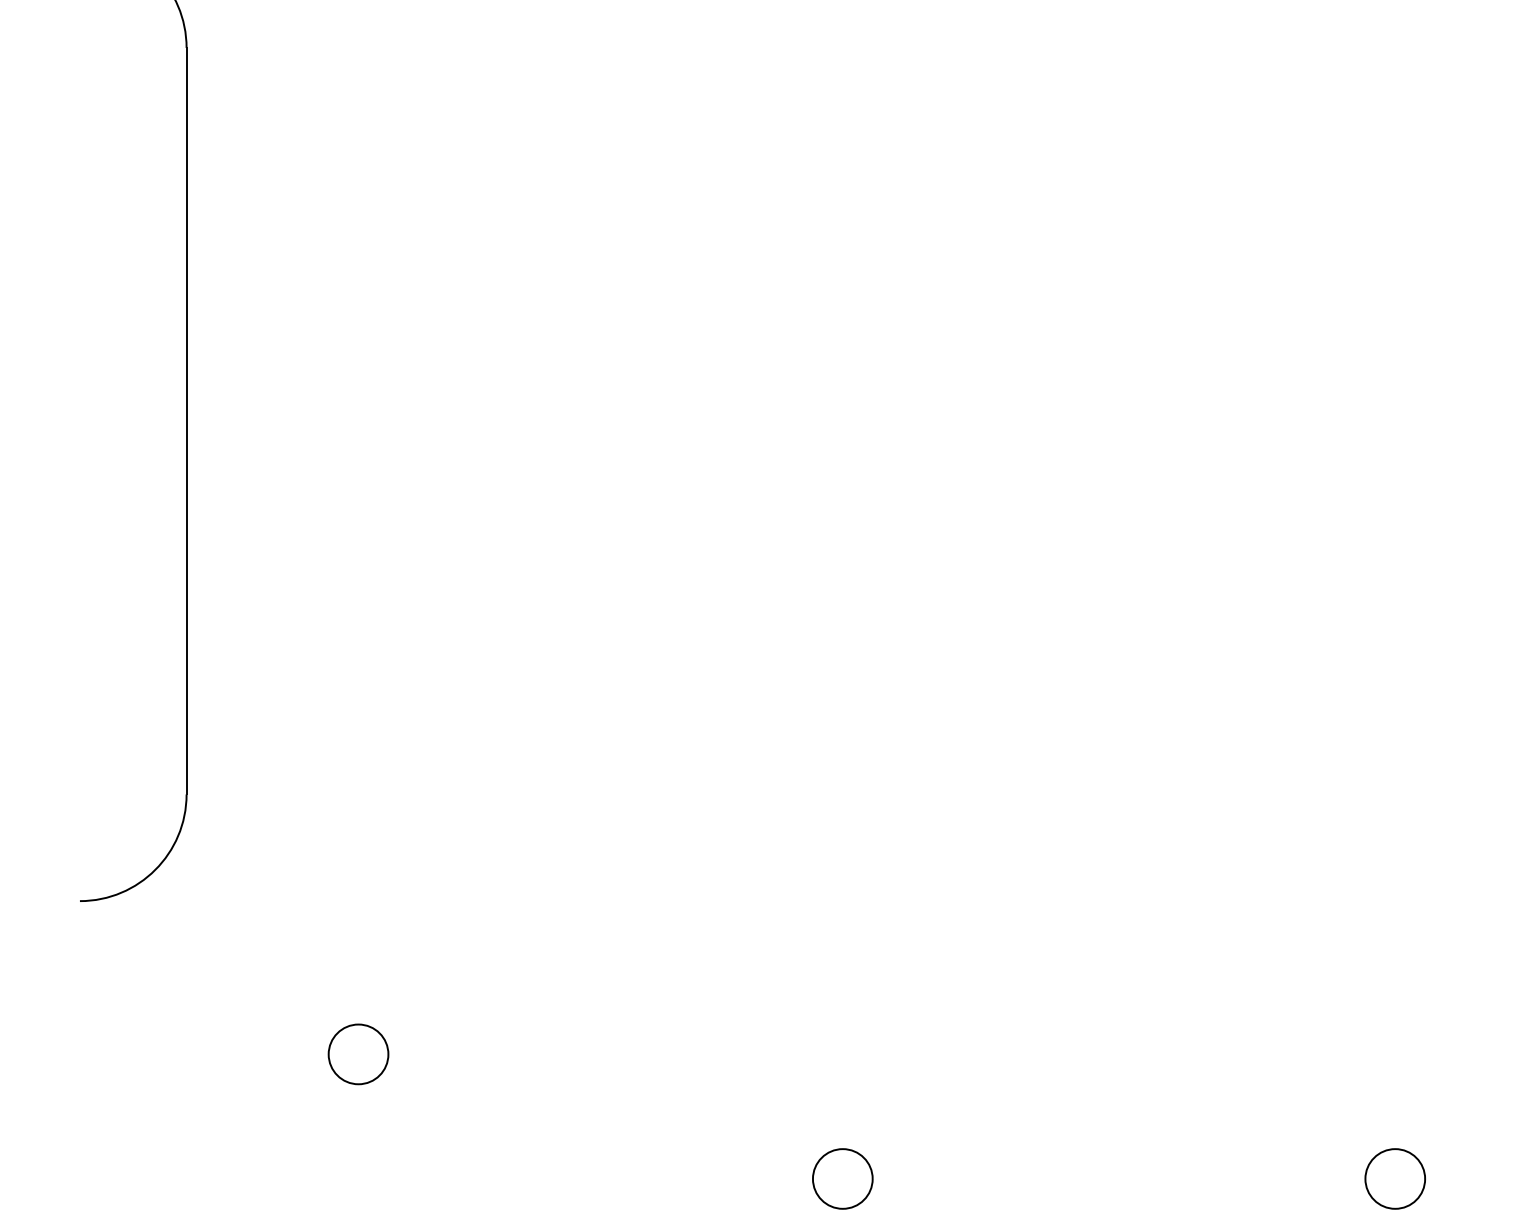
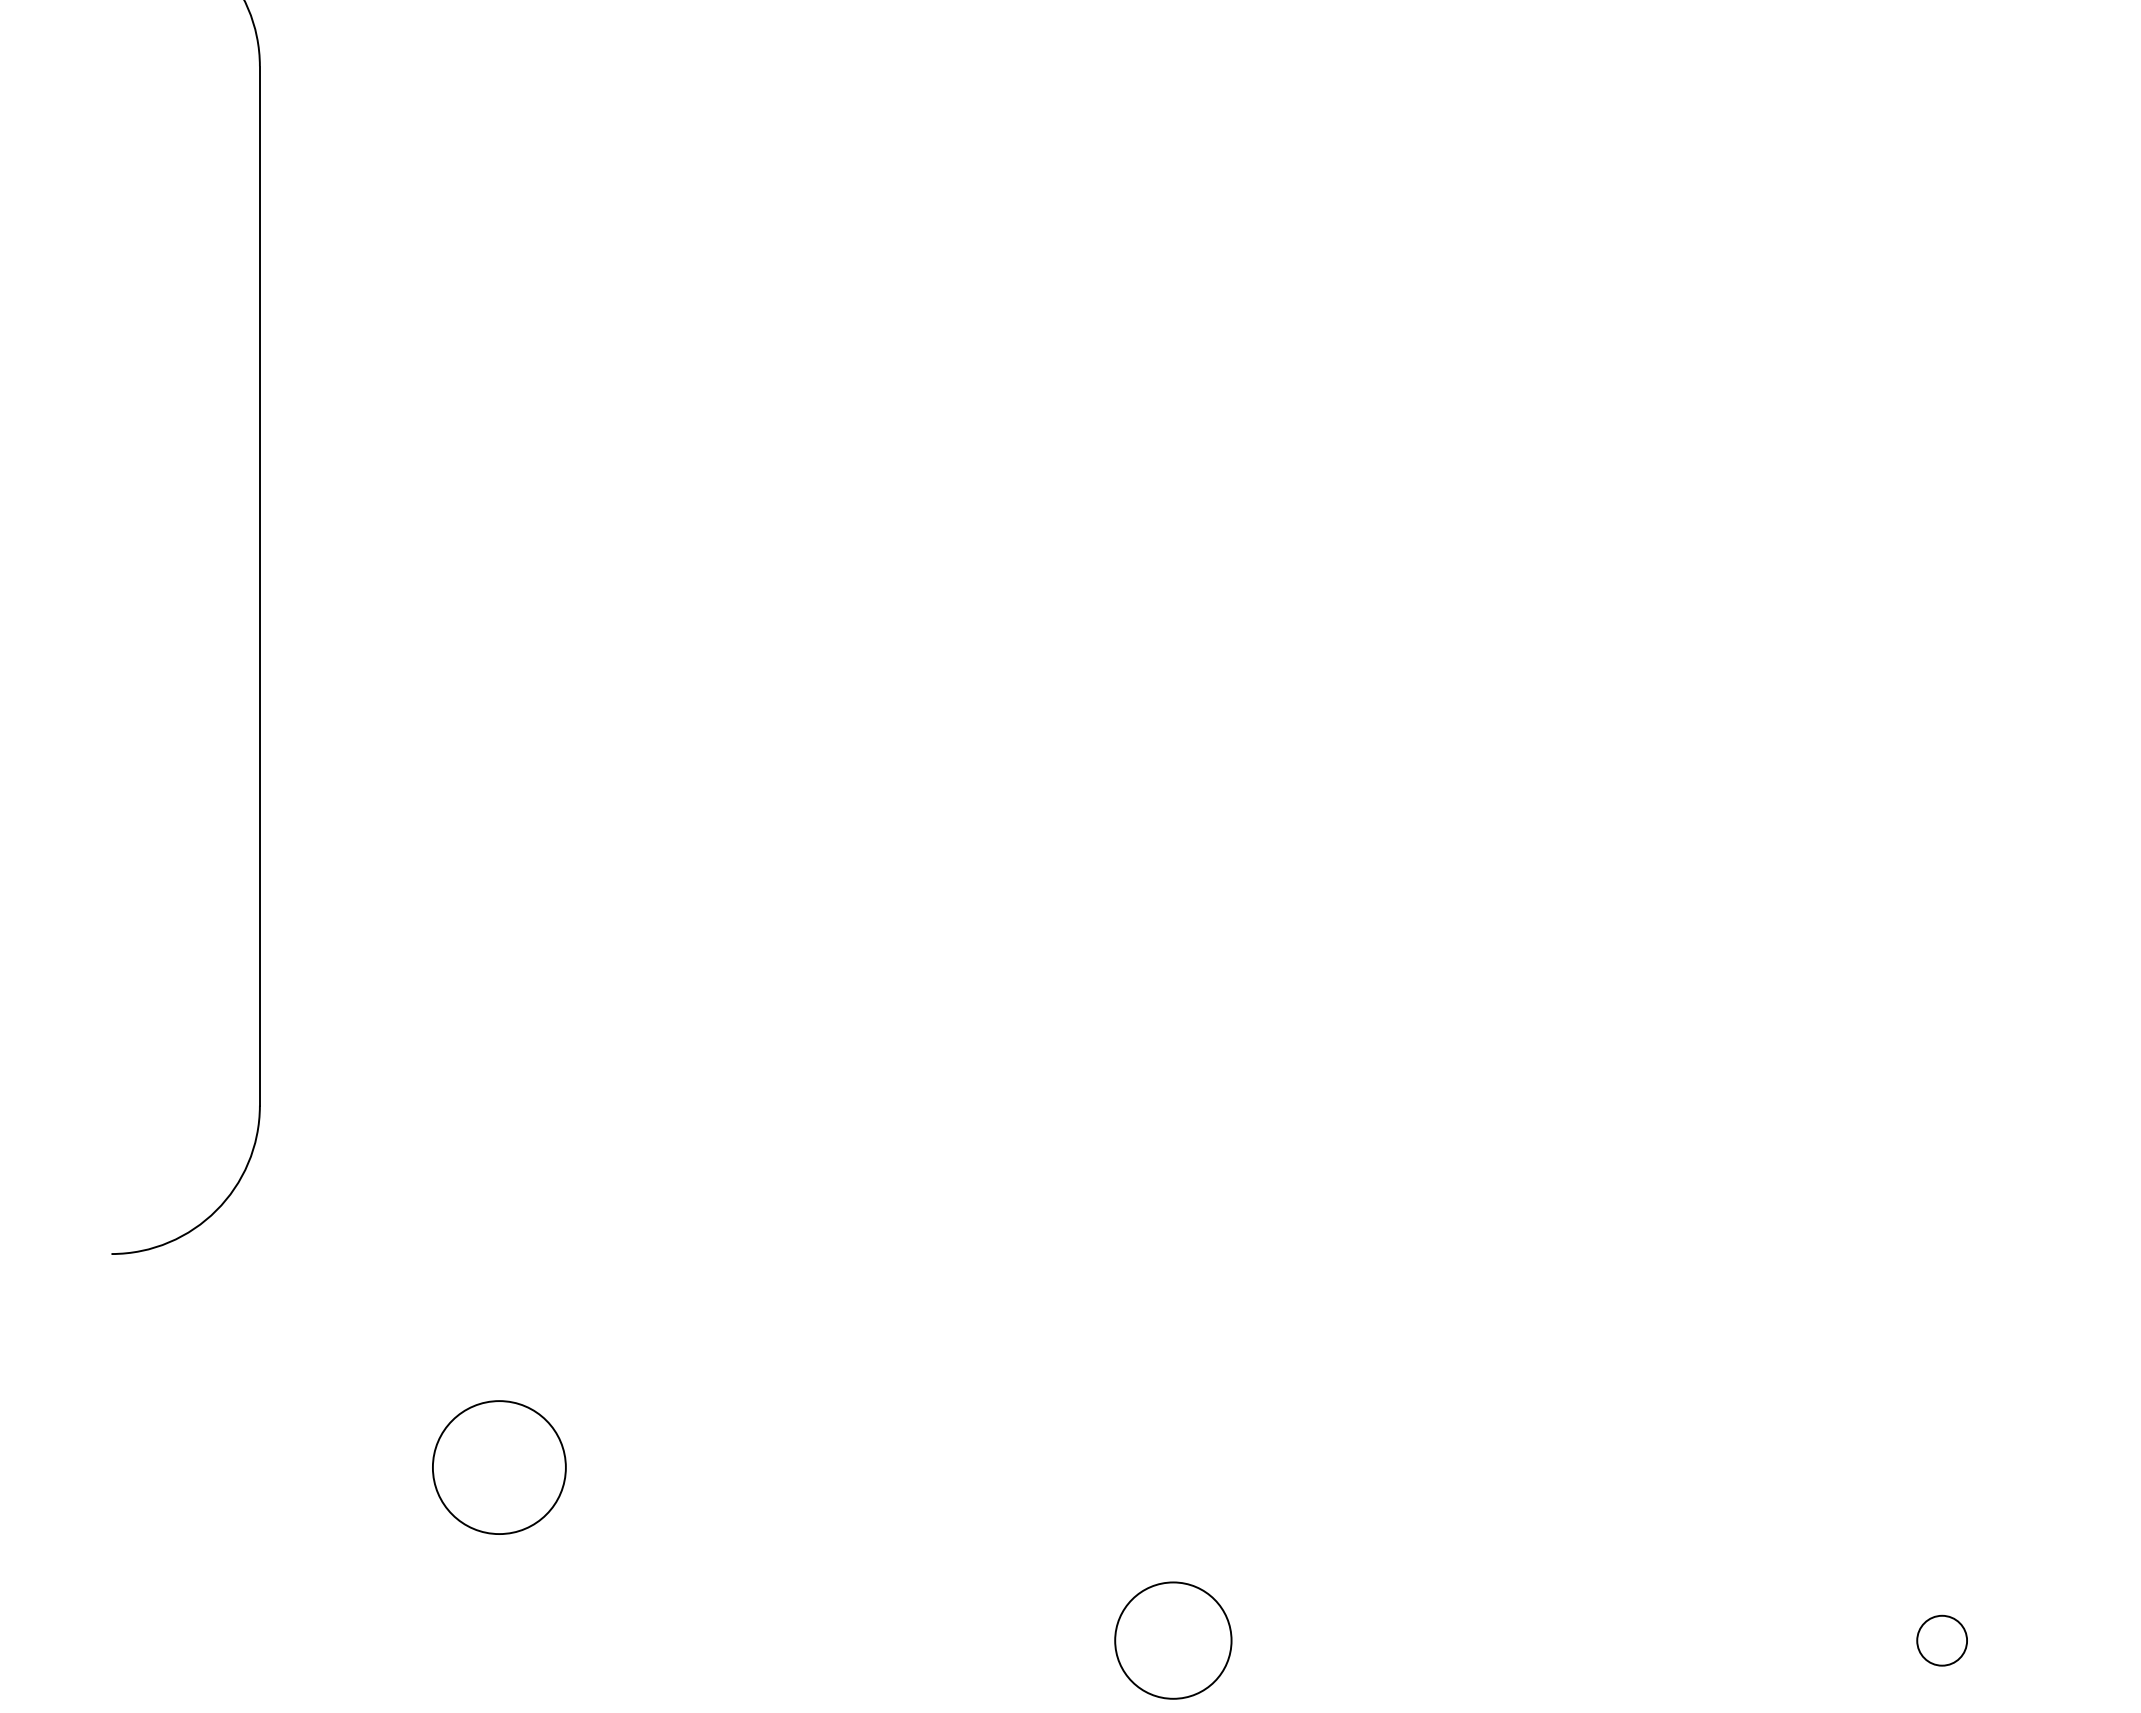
circle: (358, 1053) -> (498, 1466), size x1.6
circle: (842, 1178) -> (1172, 1640), size x1.4
circle: (1394, 1178) -> (1941, 1640), size x0.6

